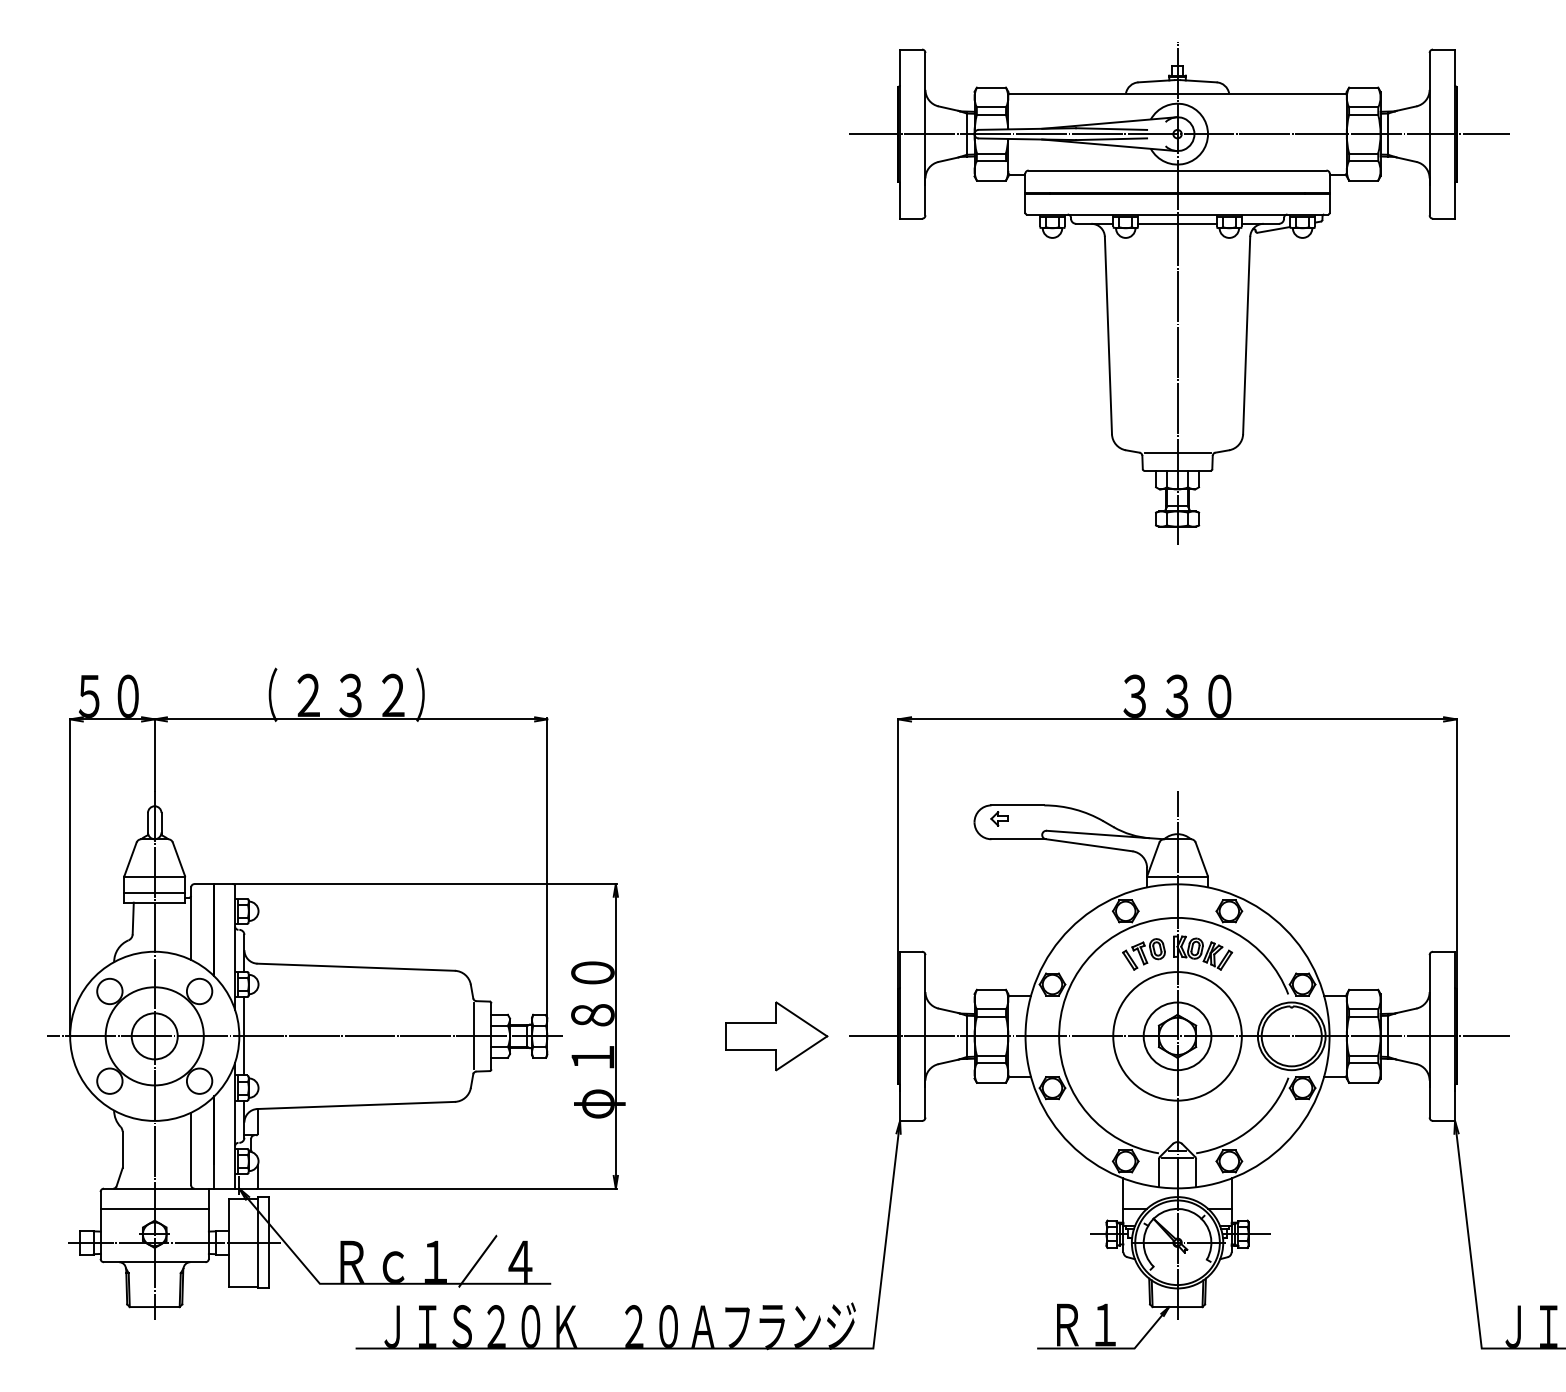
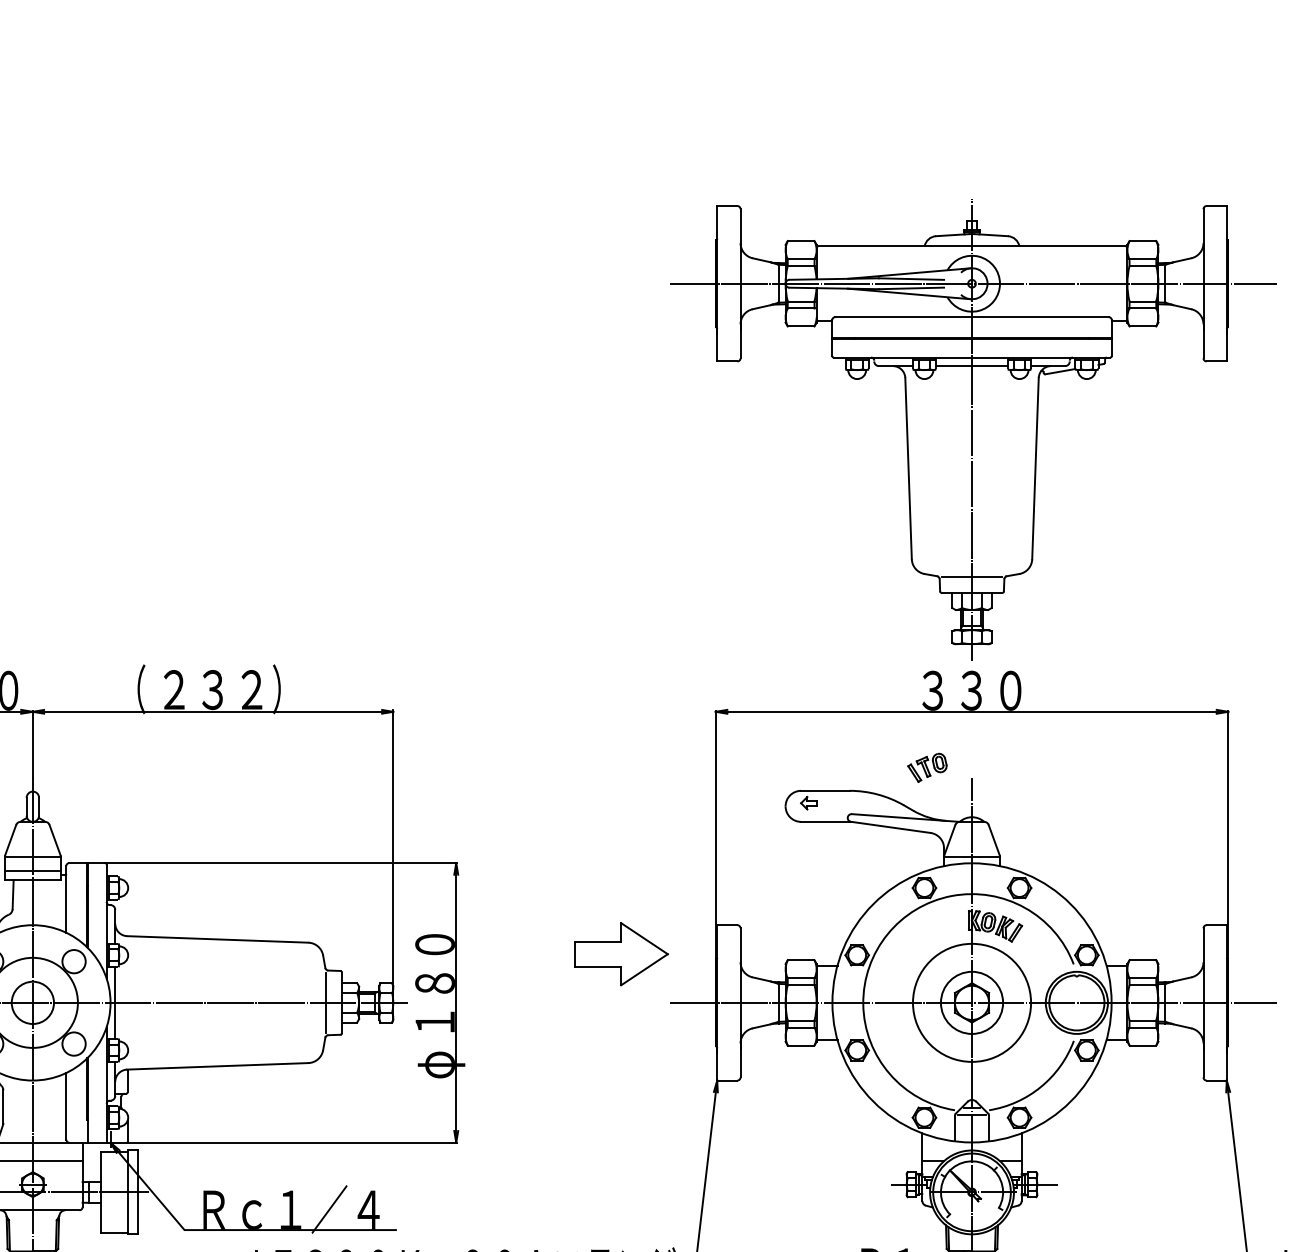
part: (1179, 293) -> (973, 430), moved
part: (1143, 954) -> (926, 767), moved
part: (776, 1036) -> (621, 954), moved

